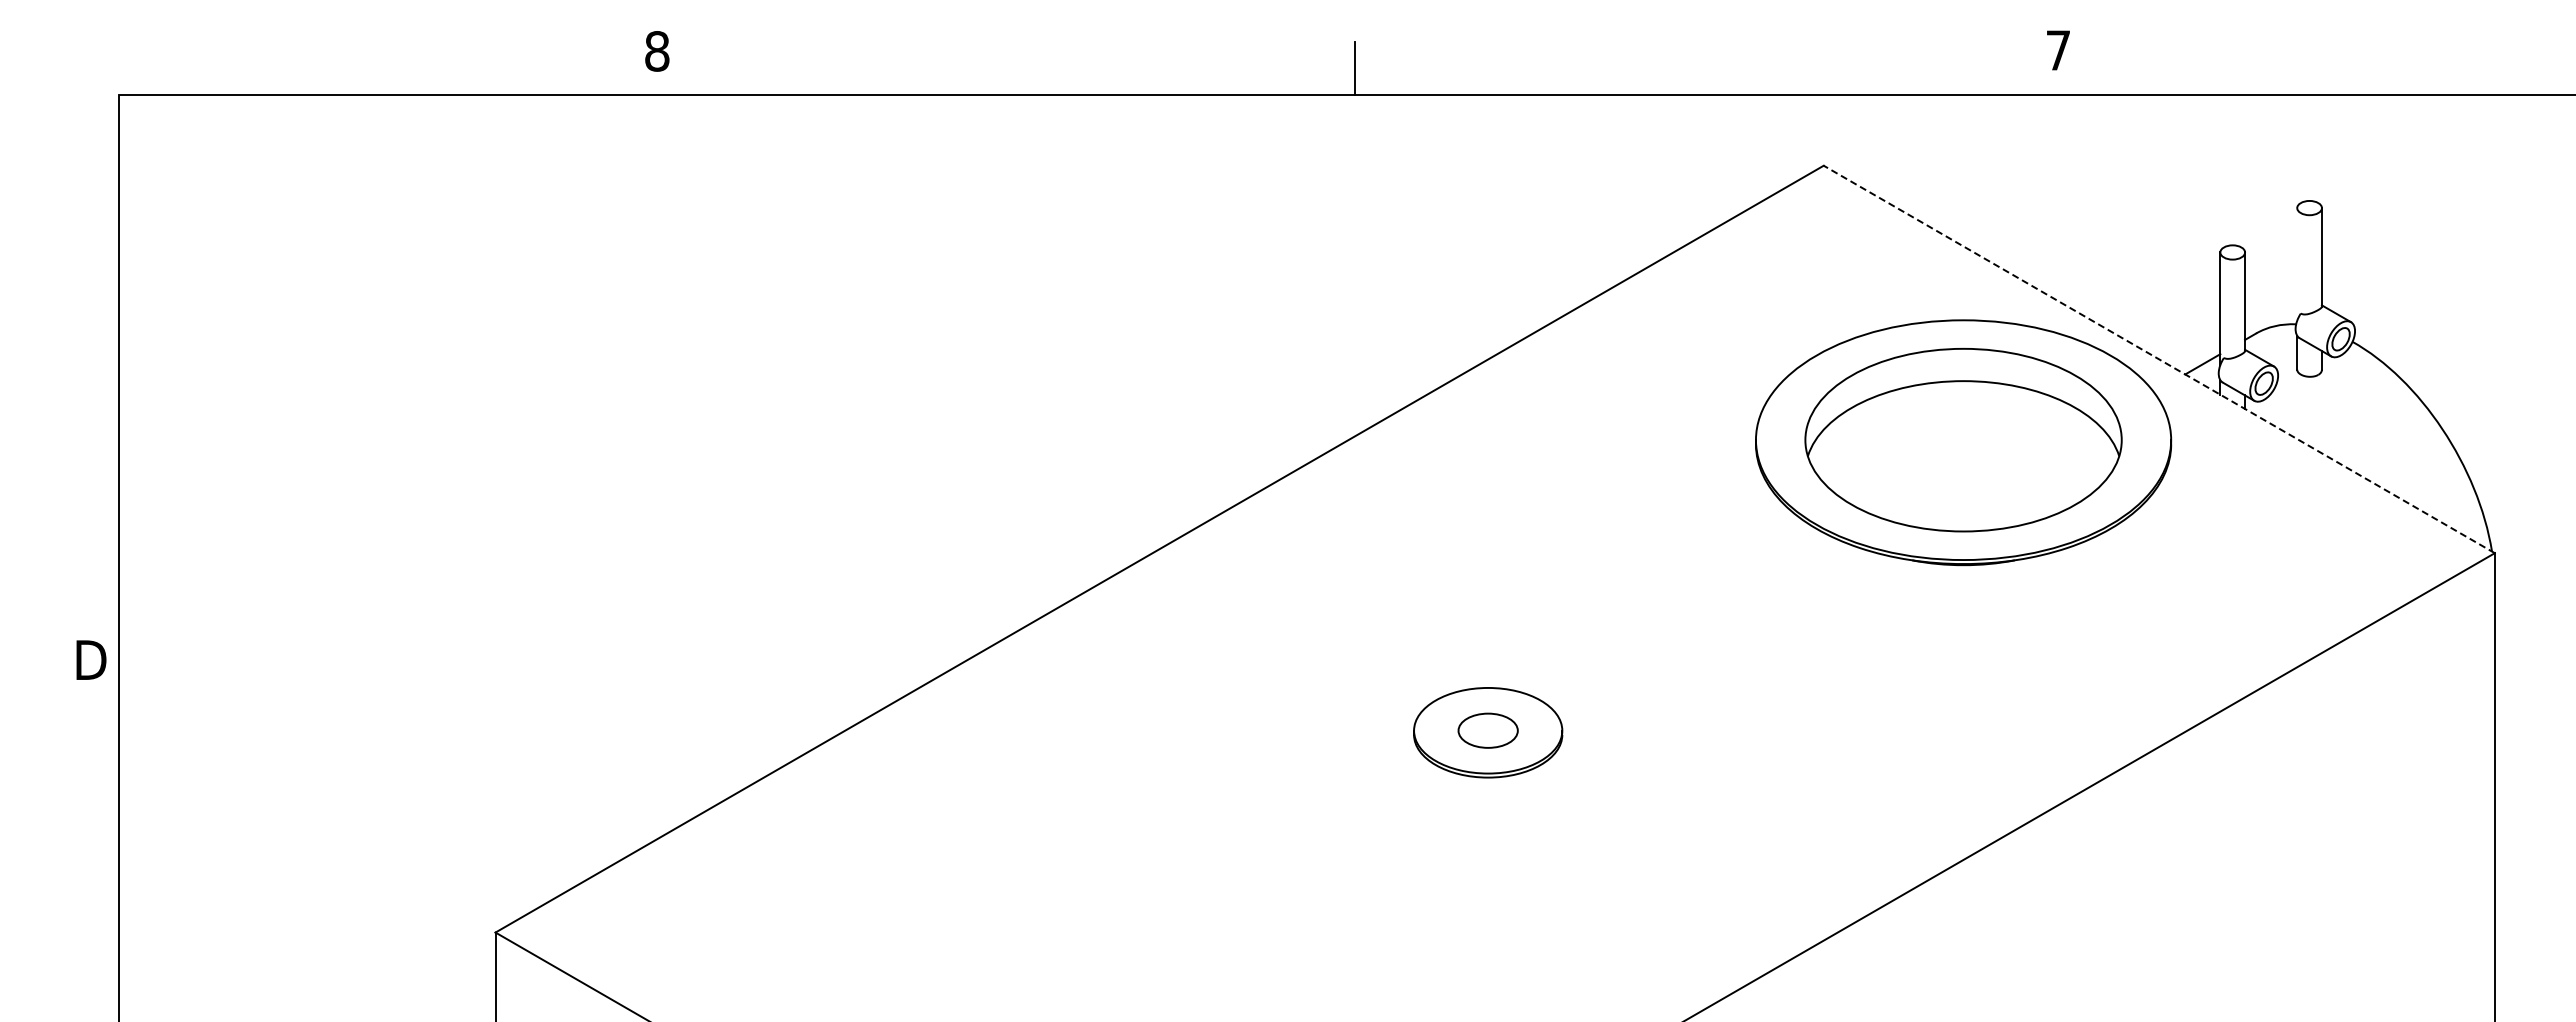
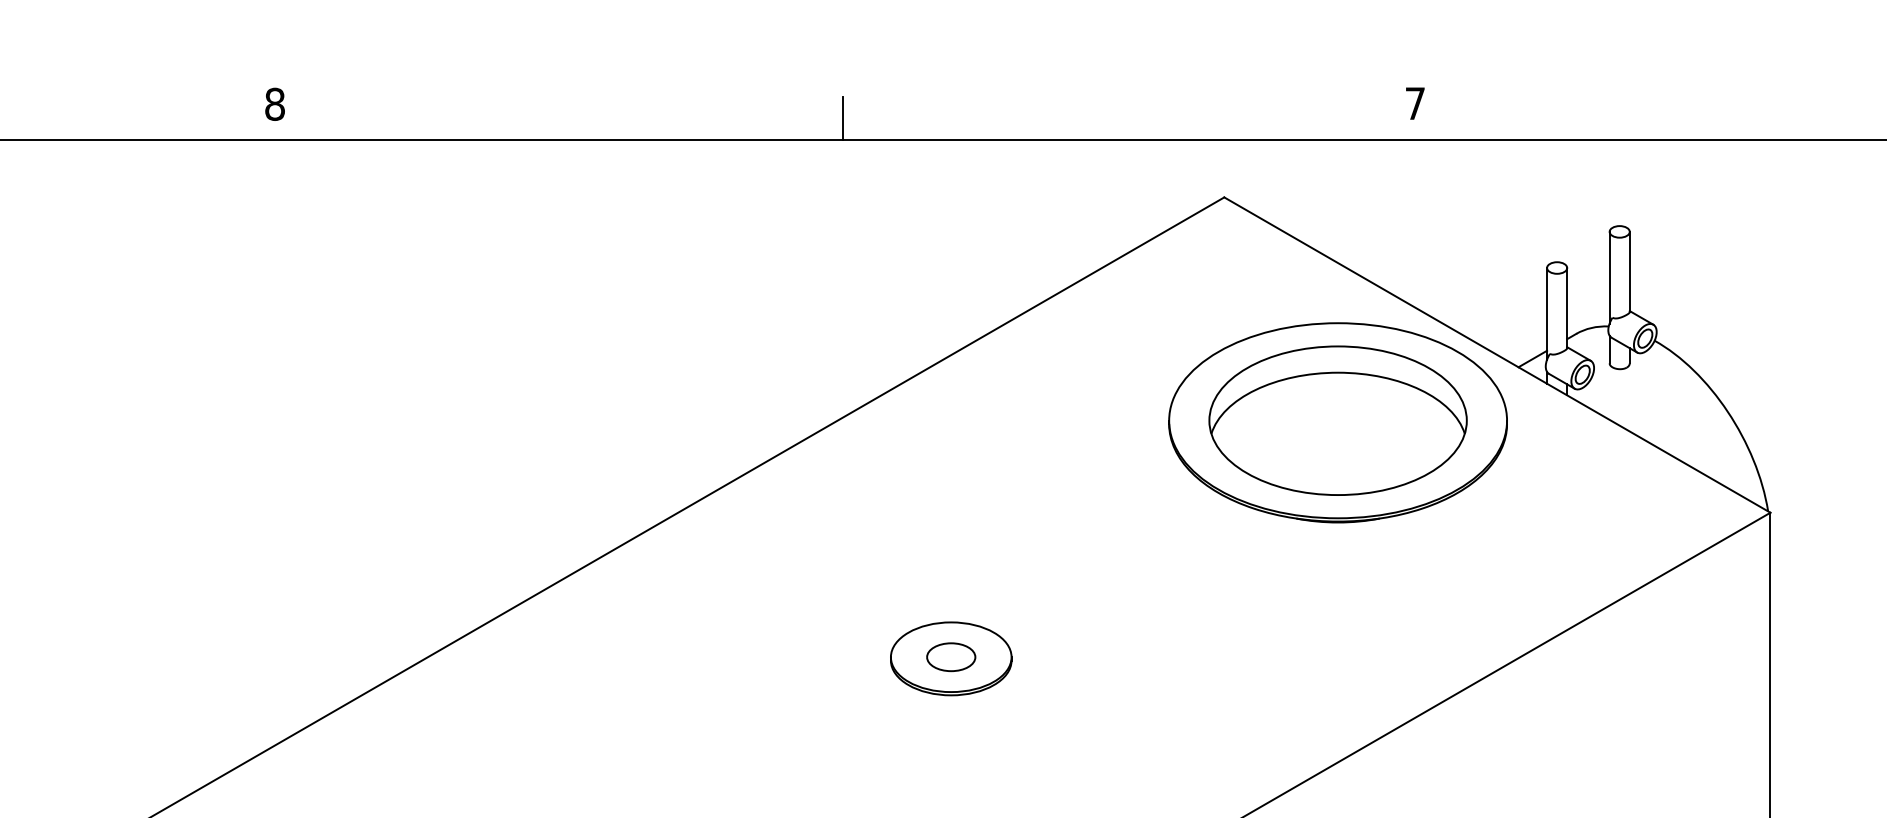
line: (2297, 264) -> (1609, 277), added
line: (2158, 359) -> (1496, 355), dashed -> solid

